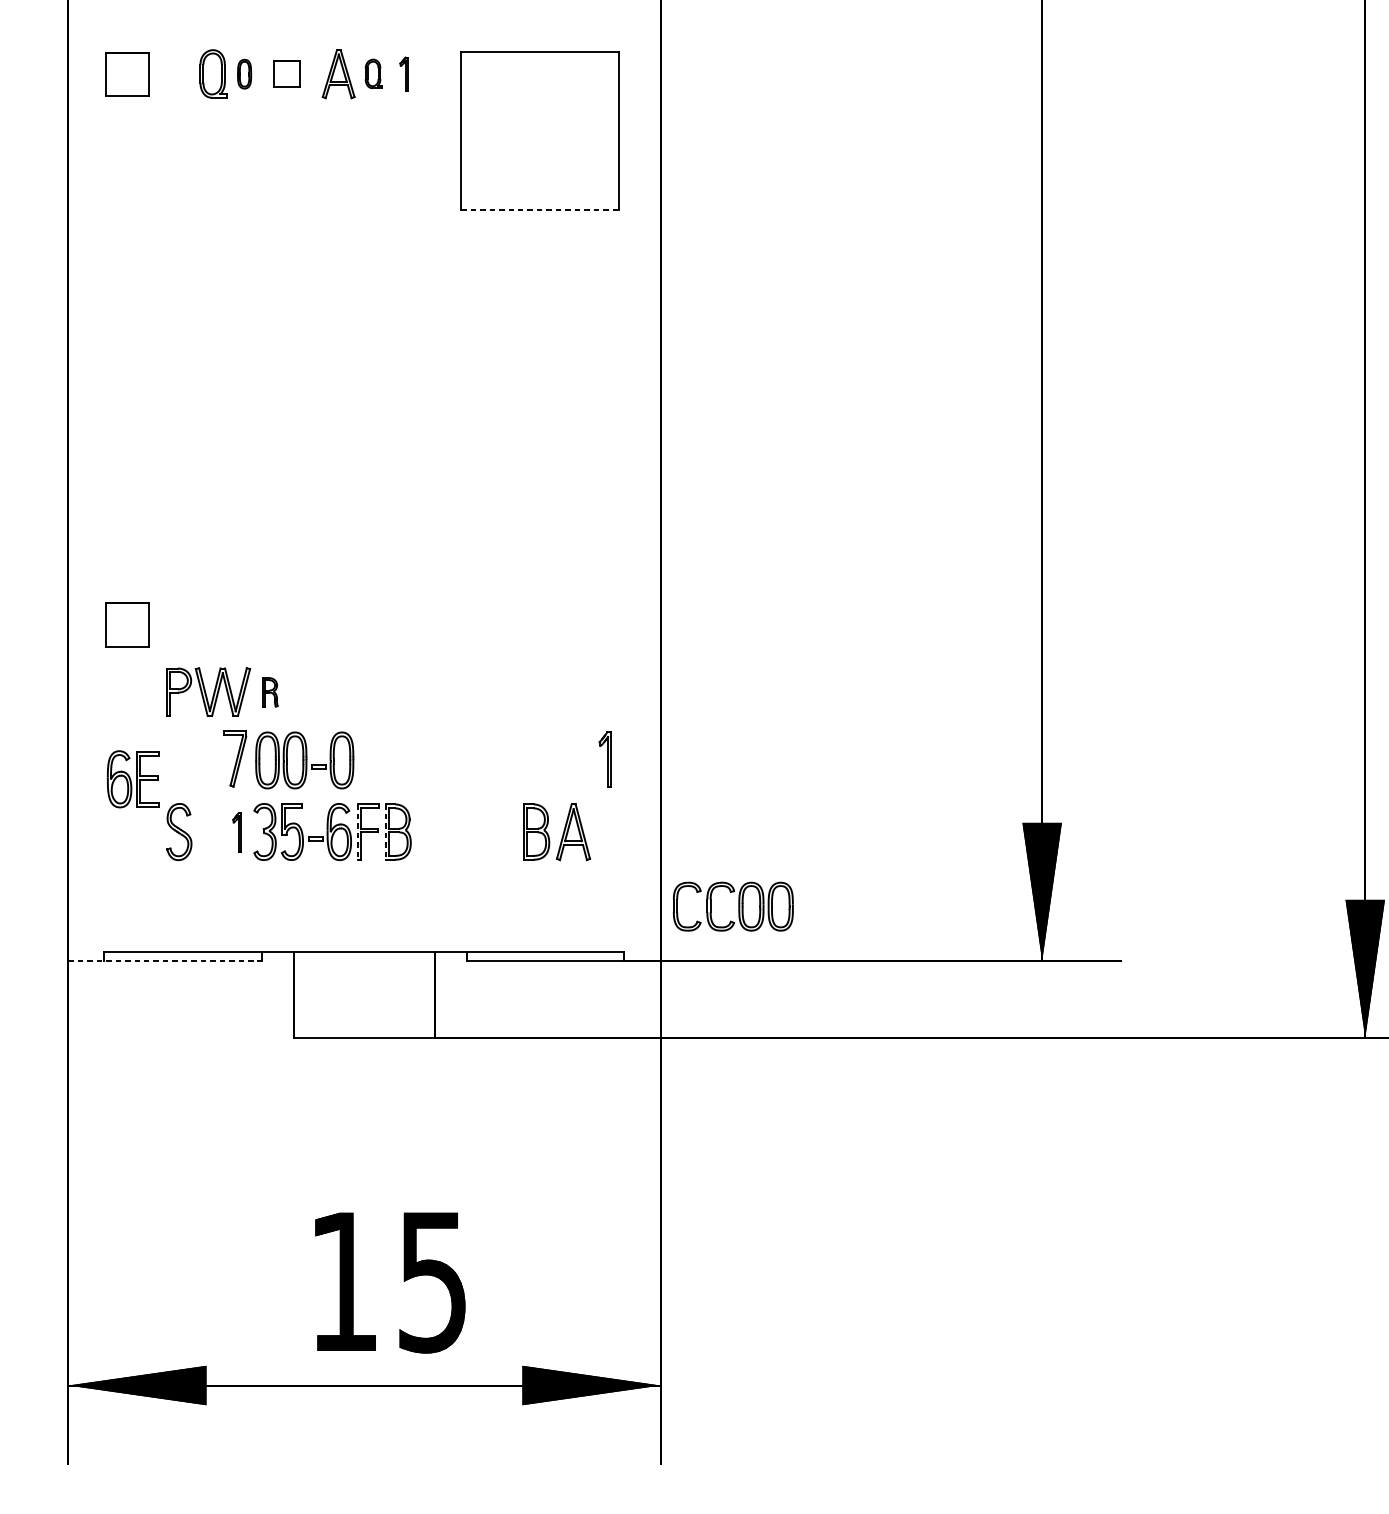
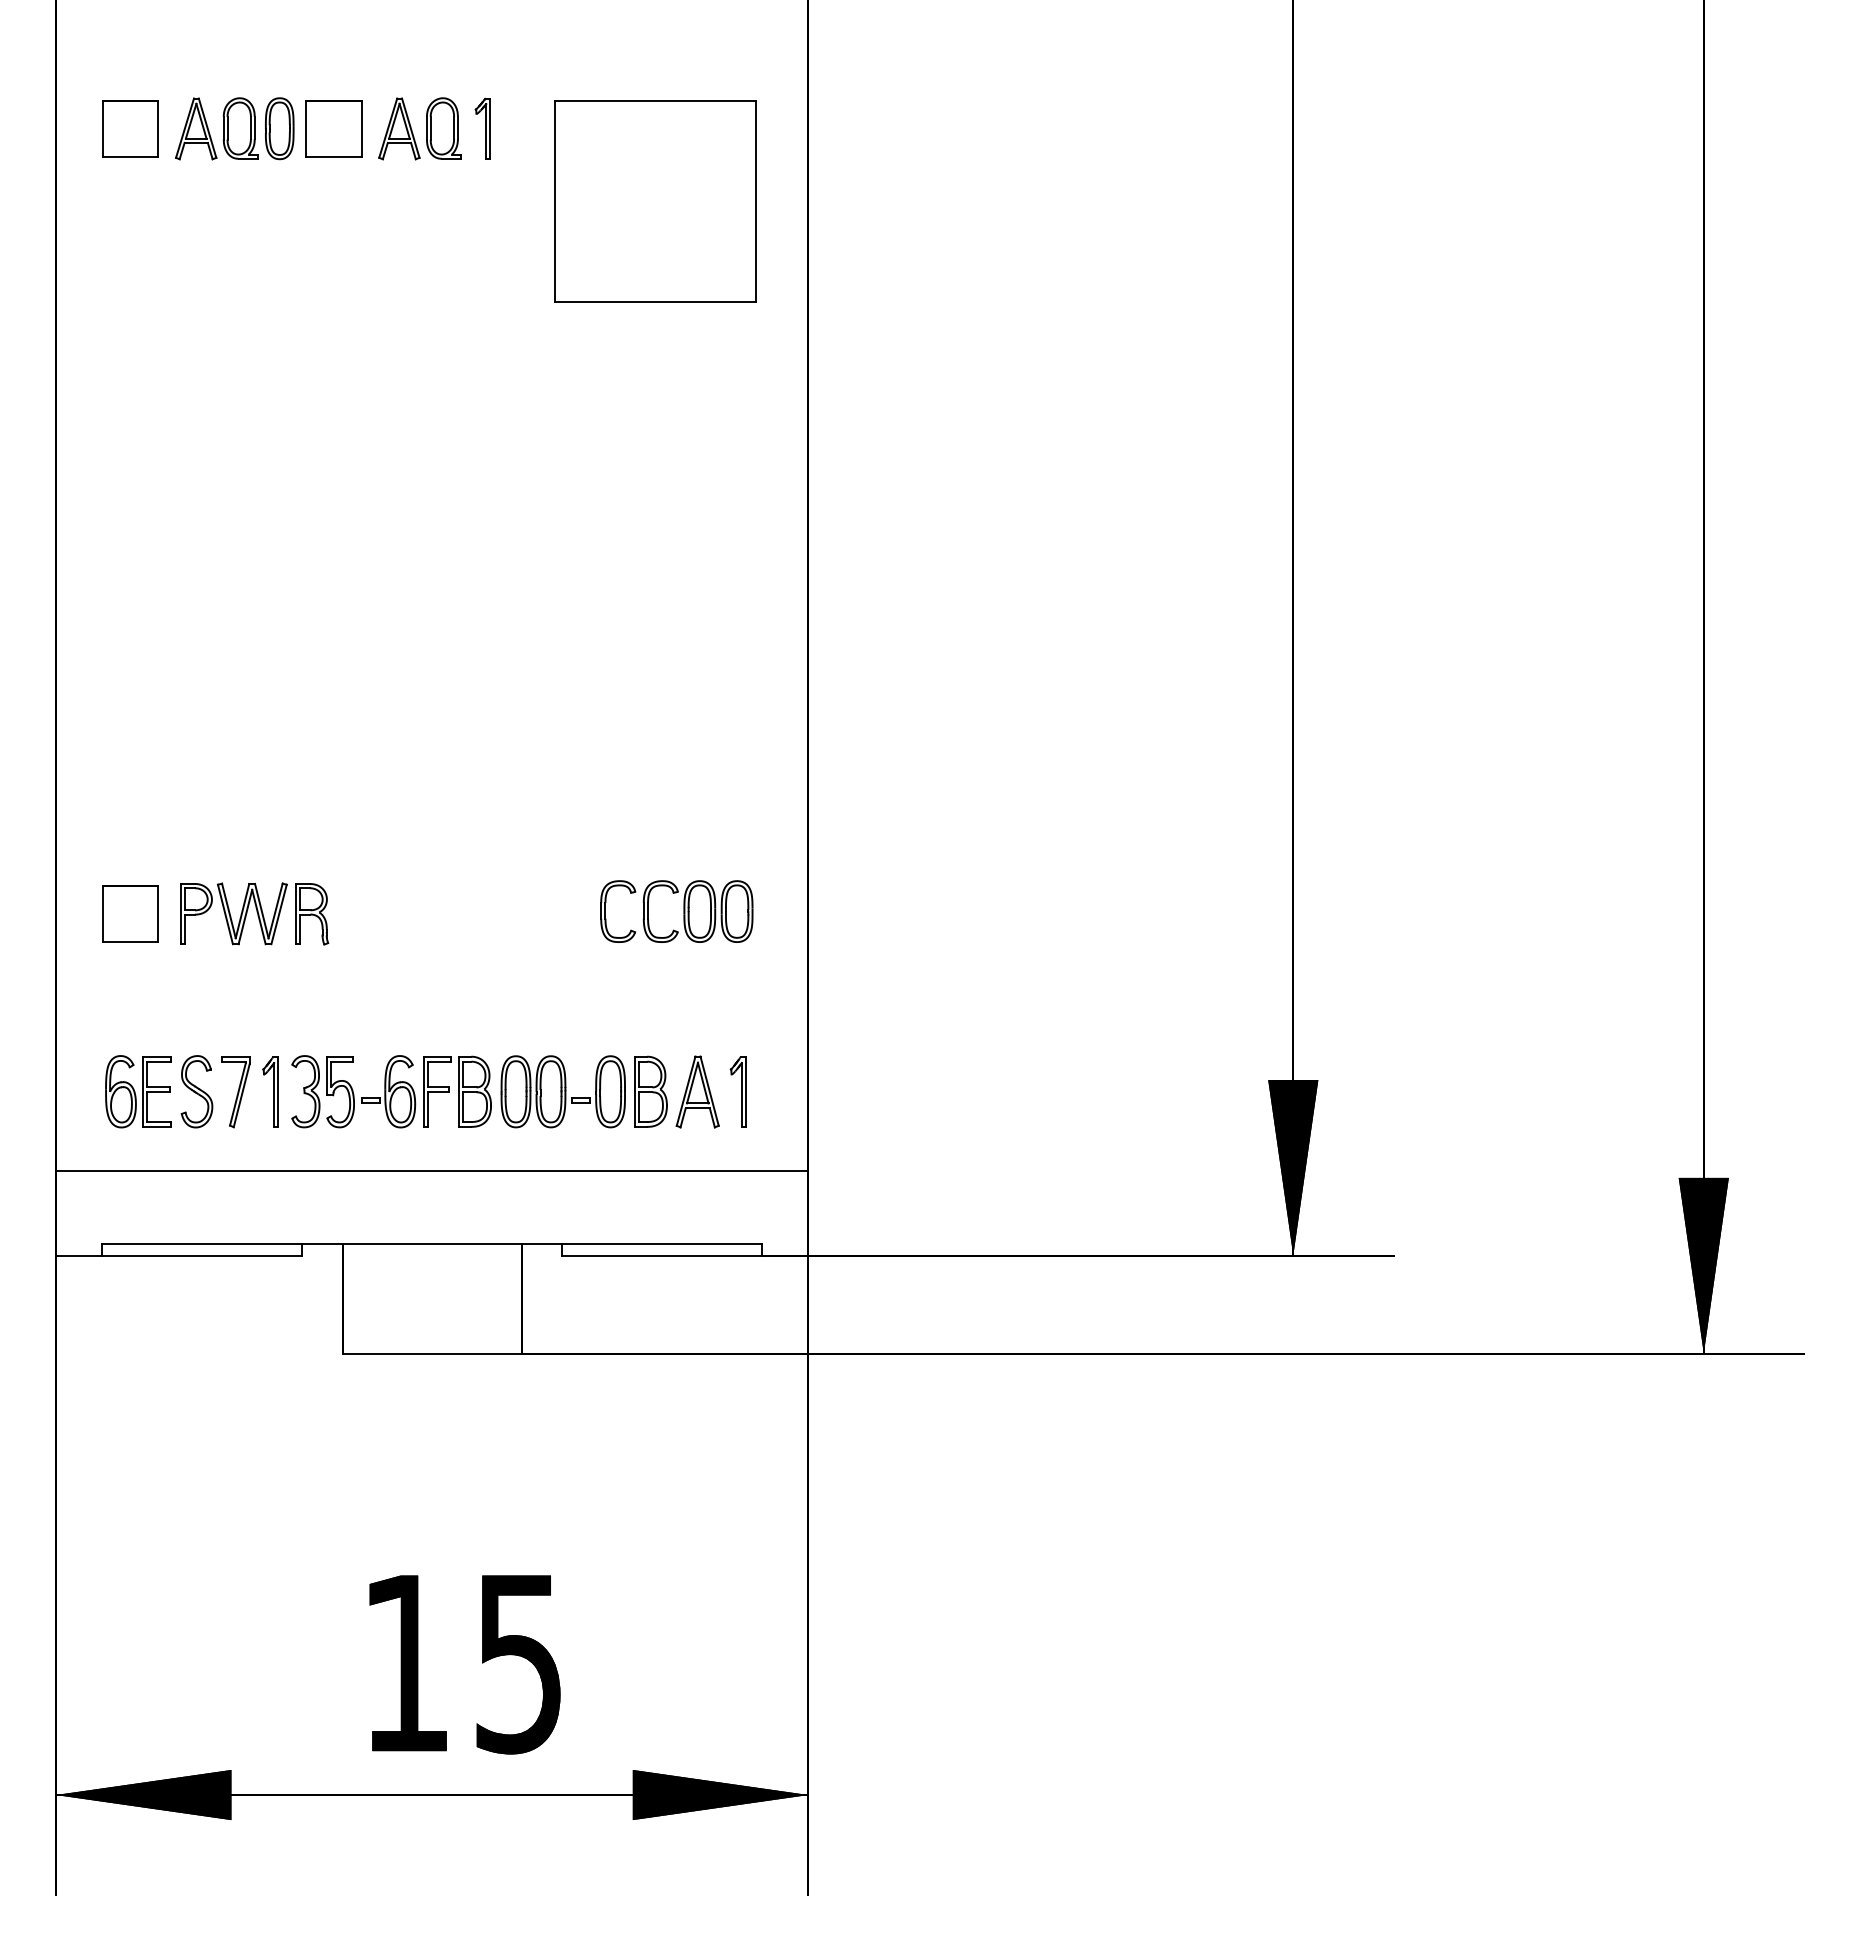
part: (179, 73) -> (196, 128), added
part: (244, 73) -> (279, 128), size x1.67
part: (286, 73) -> (333, 128), size x1.67
part: (373, 73) -> (443, 128), size x1.67
part: (404, 73) -> (482, 128), size x1.43
line: (540, 210) -> (655, 301), dashed -> solid
part: (127, 624) -> (130, 913), moved
part: (270, 692) -> (312, 914), size x1.67
part: (234, 759) -> (235, 1092), moved
part: (604, 759) -> (737, 1091), moved
part: (304, 760) -> (562, 1091), moved
part: (133, 779) -> (138, 1091), moved
part: (237, 831) -> (270, 1091), size x1.43
line: (357, 832) -> (423, 1092), dashed -> solid
line: (385, 832) -> (458, 1092), dashed -> solid
line: (363, 894) -> (431, 1171), added
part: (738, 906) -> (683, 911), moved
line: (164, 960) -> (178, 1255), dashed -> solid

